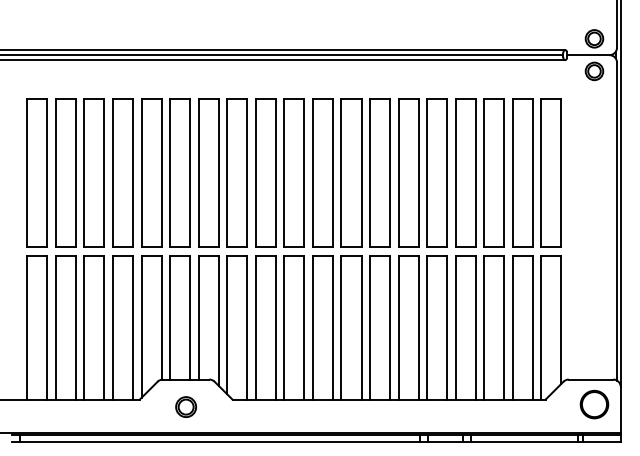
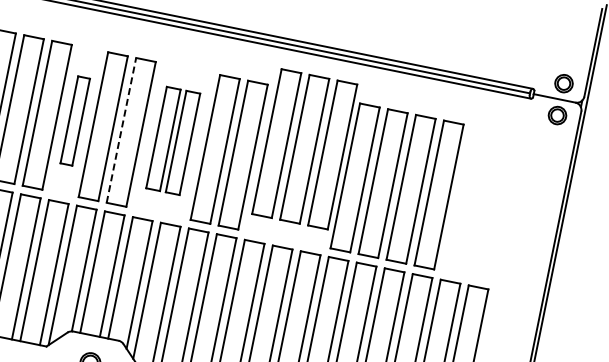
part: (122, 172) -> (74, 120), size x0.6
line: (170, 172) -> (121, 130), solid -> dashed
part: (222, 172) -> (172, 140), size x0.7
part: (351, 172) -> (304, 148), moved
part: (536, 172) -> (480, 203), removed

